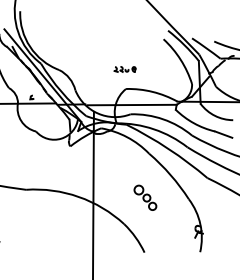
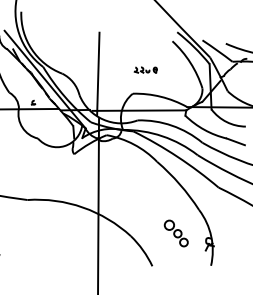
part: (124, 68) -> (145, 69), moved
line: (93, 69) -> (98, 73), added
part: (144, 197) -> (175, 233), moved

